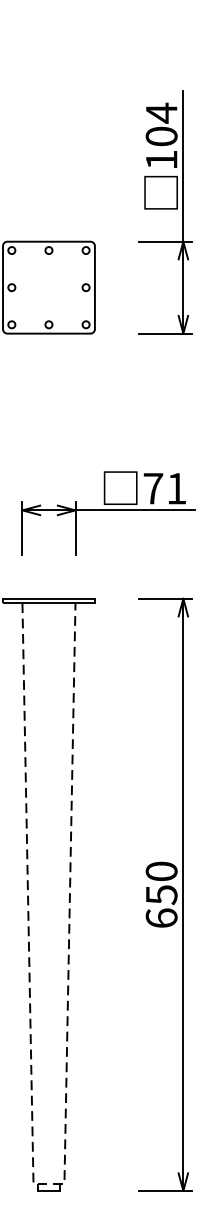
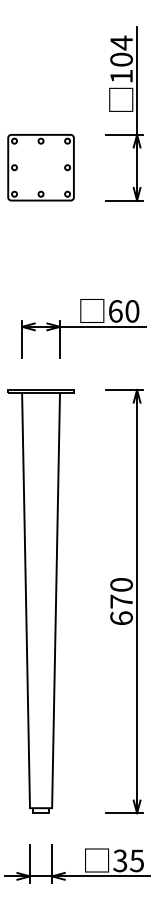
text: (164, 488) -> (123, 311), 71 -> 60
text: (161, 894) -> (121, 601), 650 -> 670
line: (49, 1184) -> (41, 808), dashed -> solid

